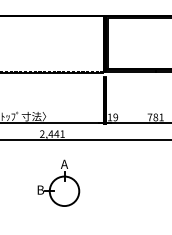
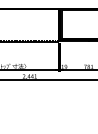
part: (58, 183) -> (33, 104), removed

